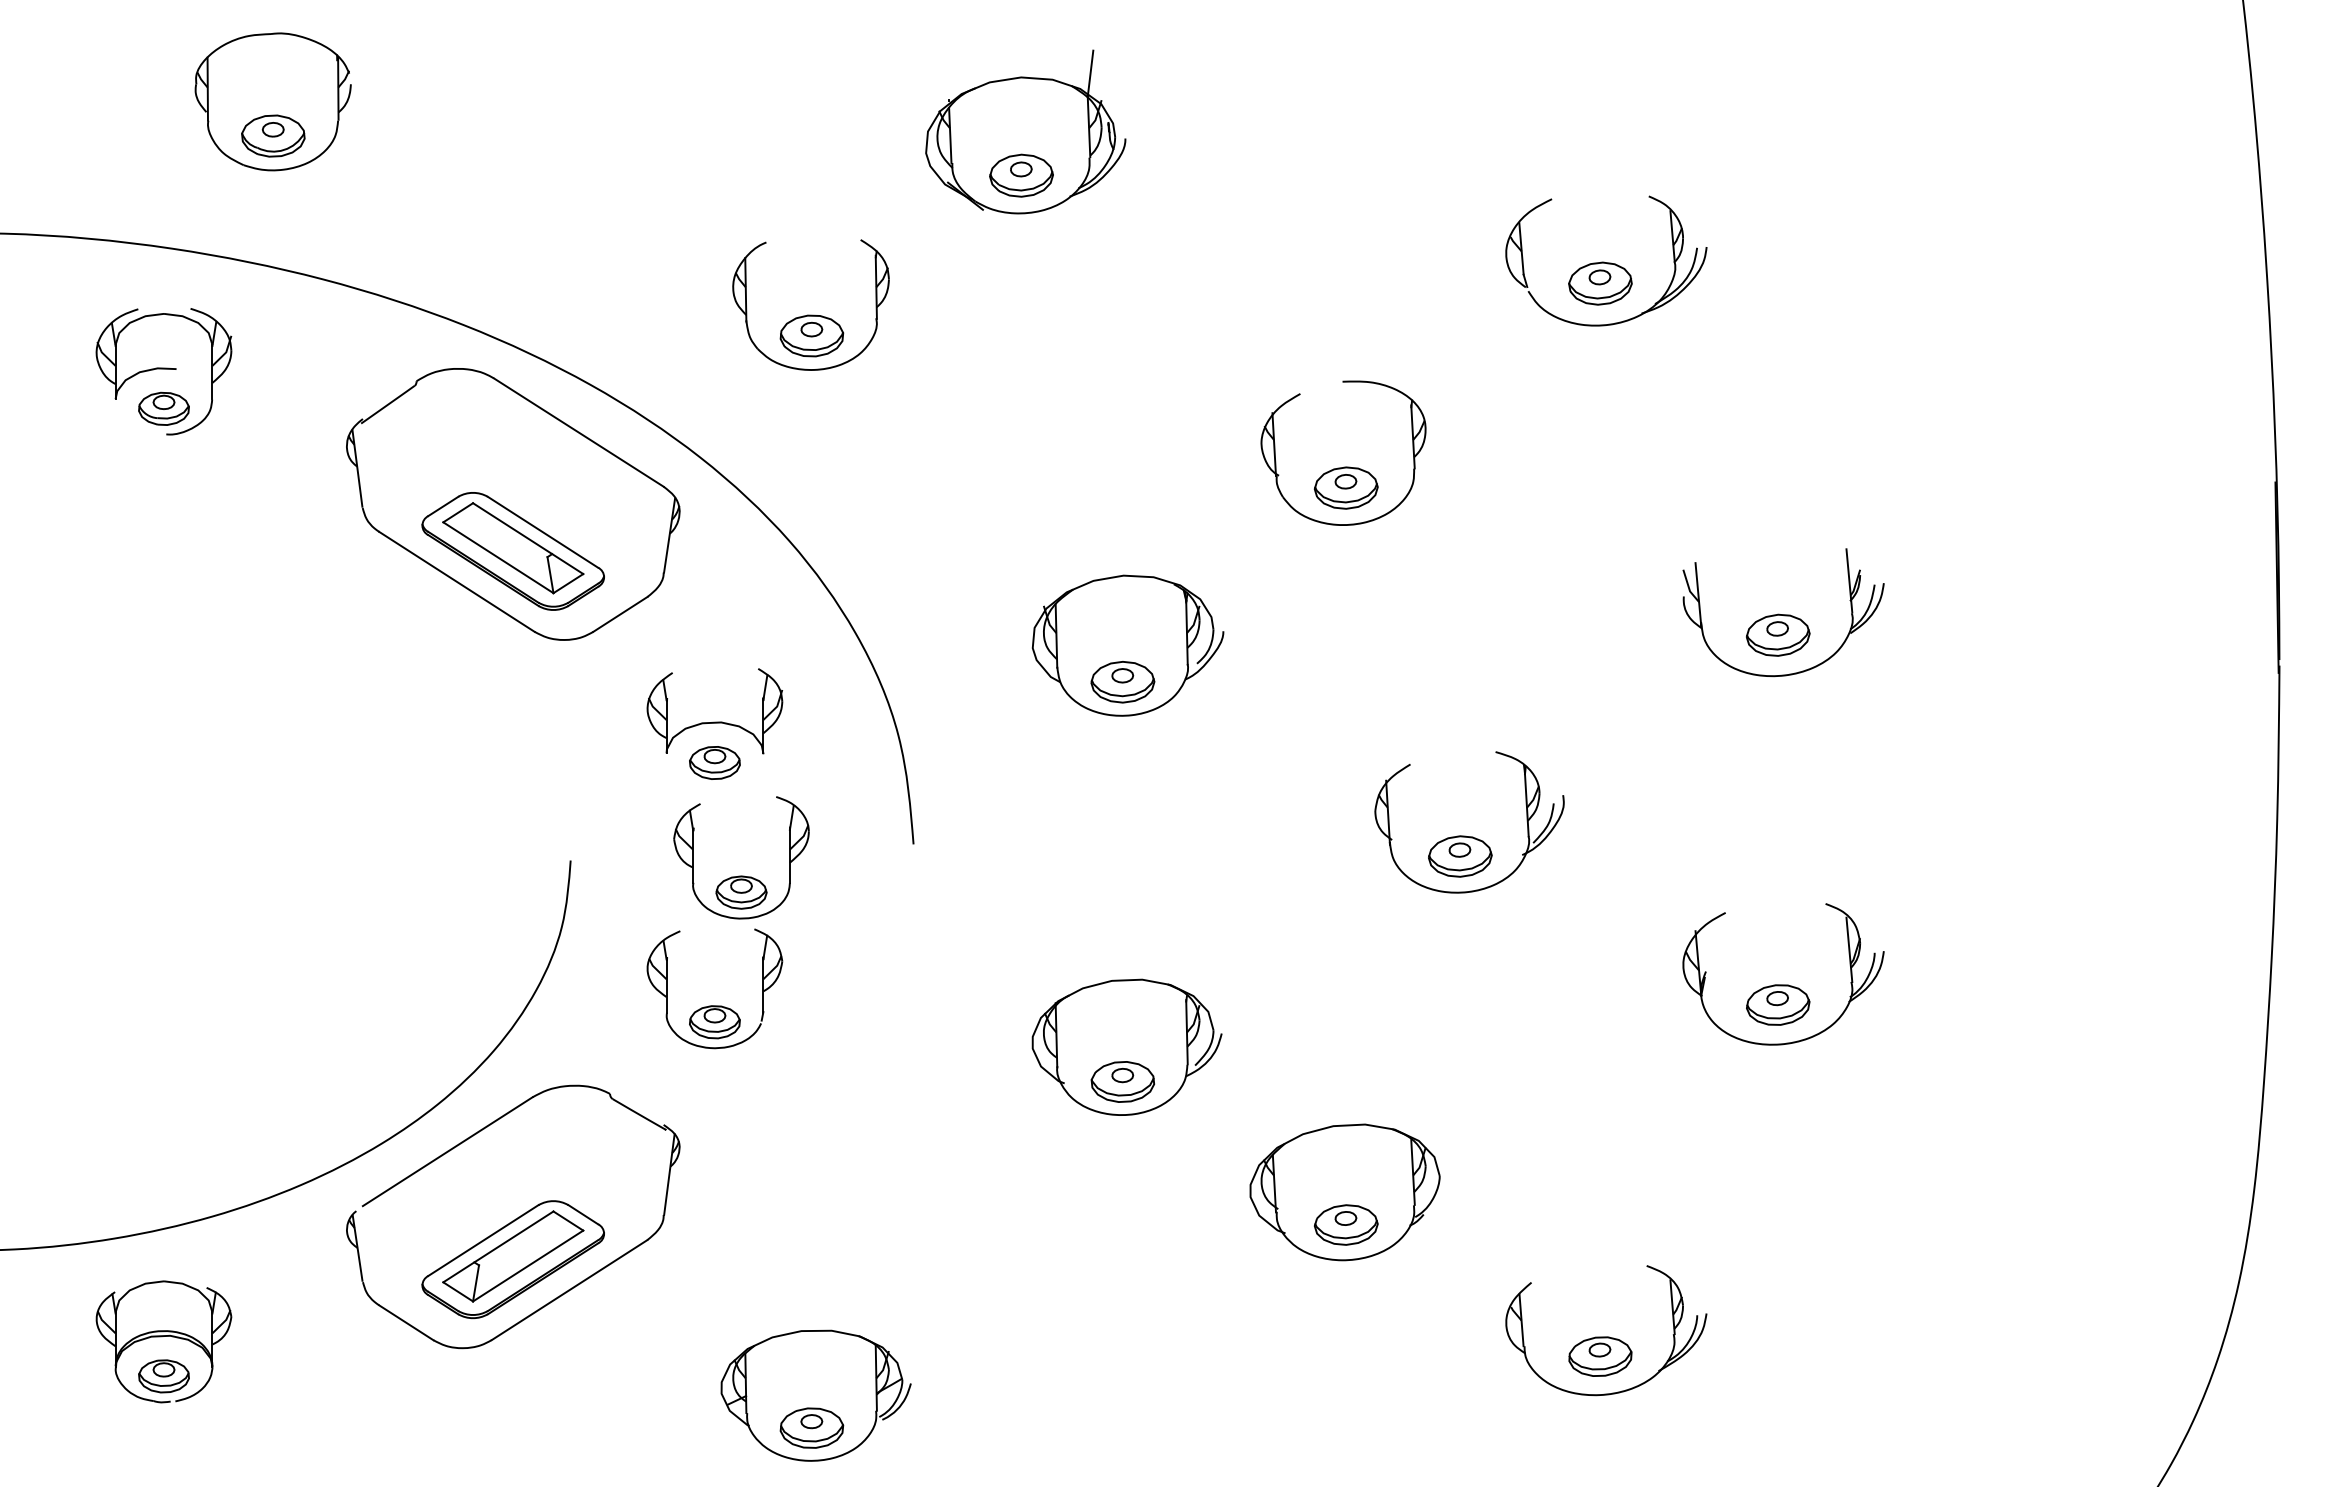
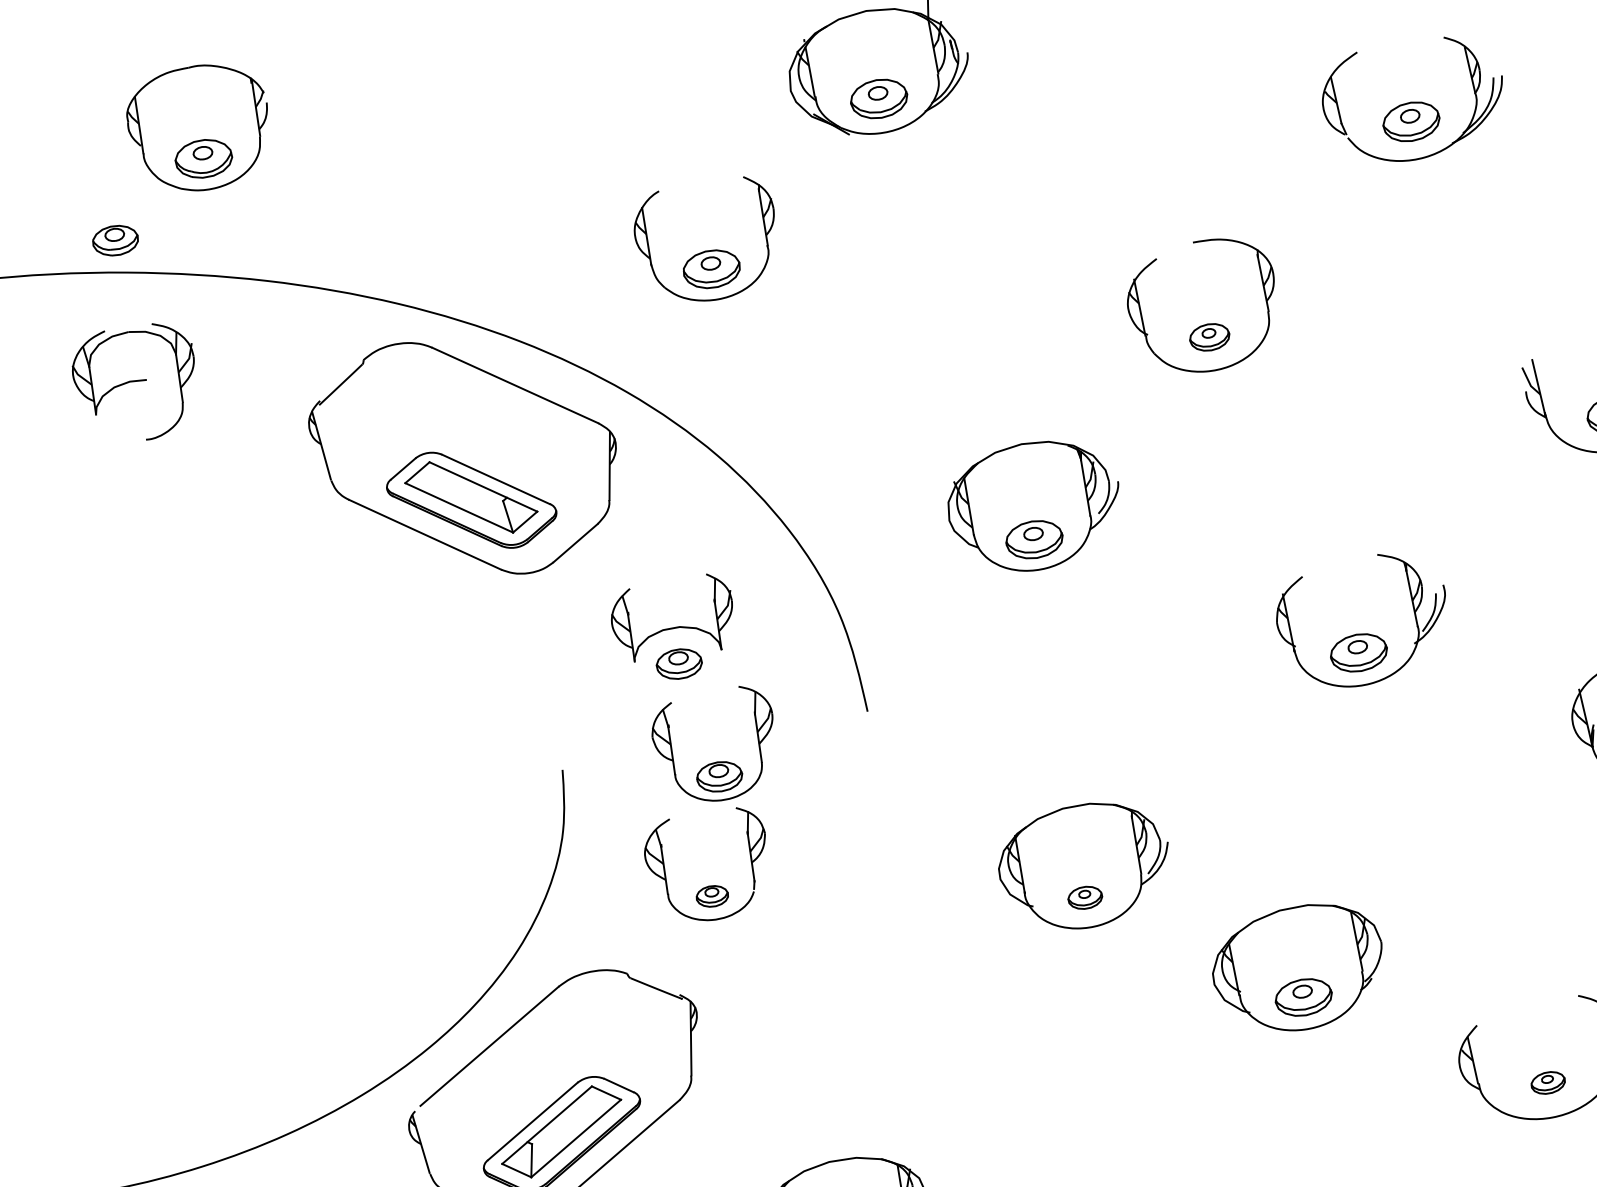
part: (163, 408) -> (115, 240), moved
part: (1345, 487) -> (1209, 336), size x0.7
part: (714, 1022) -> (712, 896), size x0.7
part: (1122, 1081) -> (1085, 897), size x0.6
part: (1600, 1356) -> (1548, 1082), size x0.6

